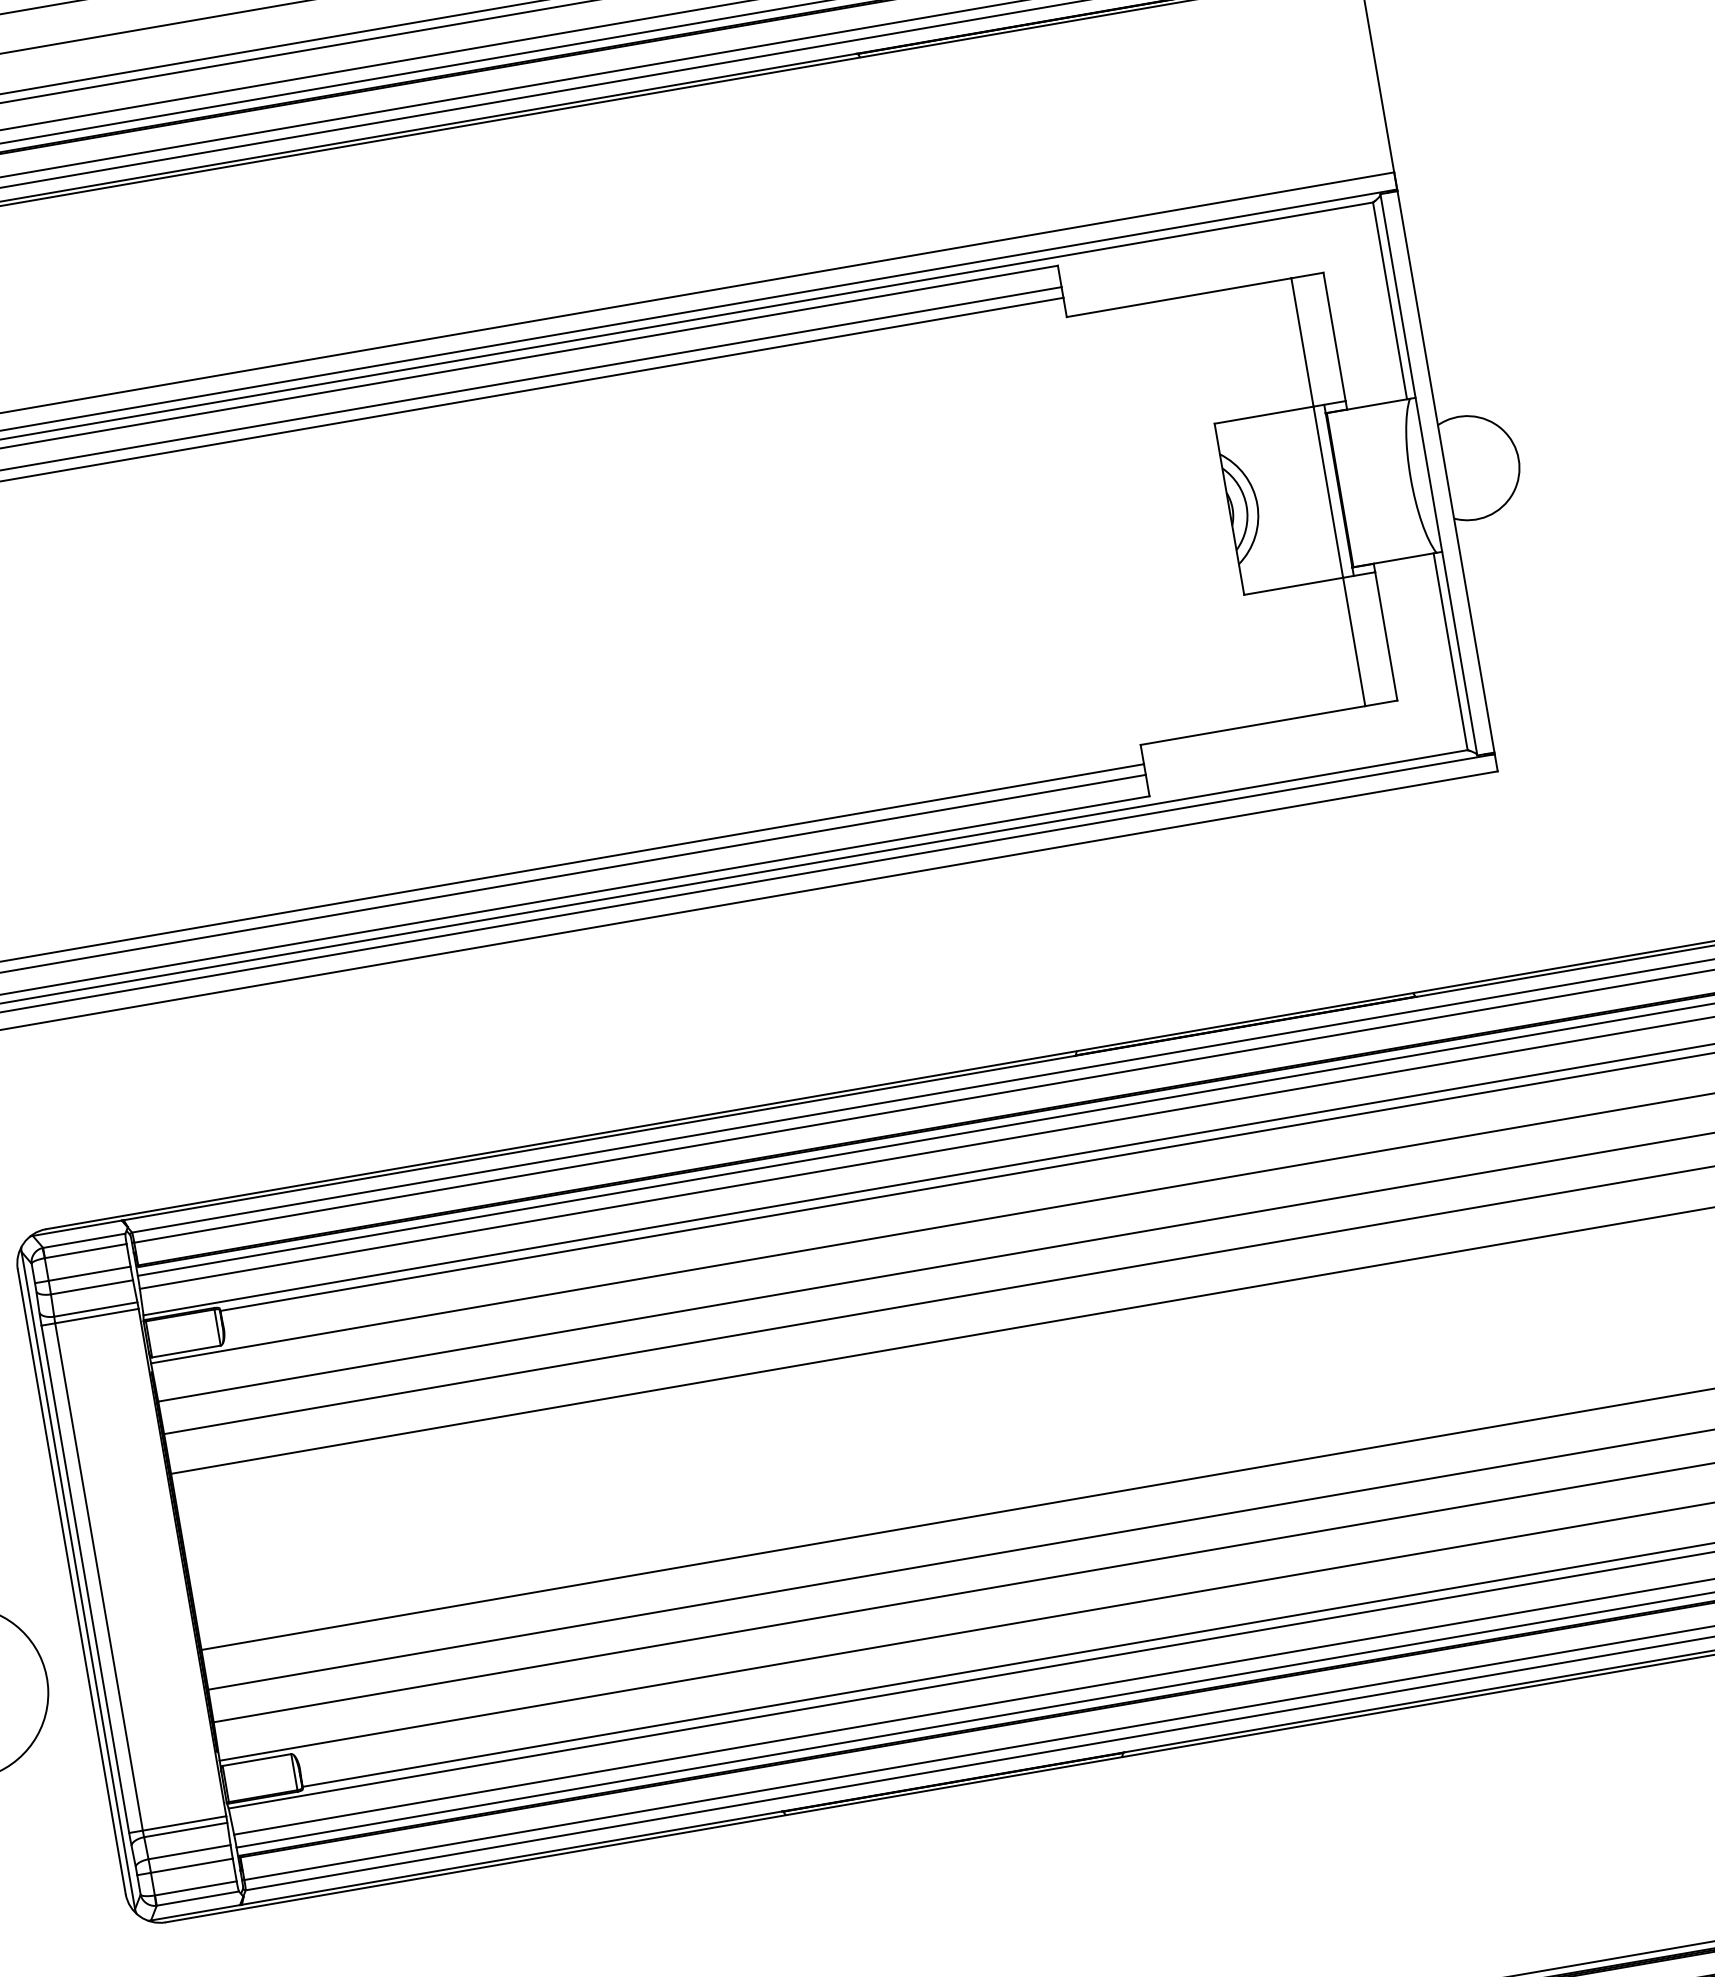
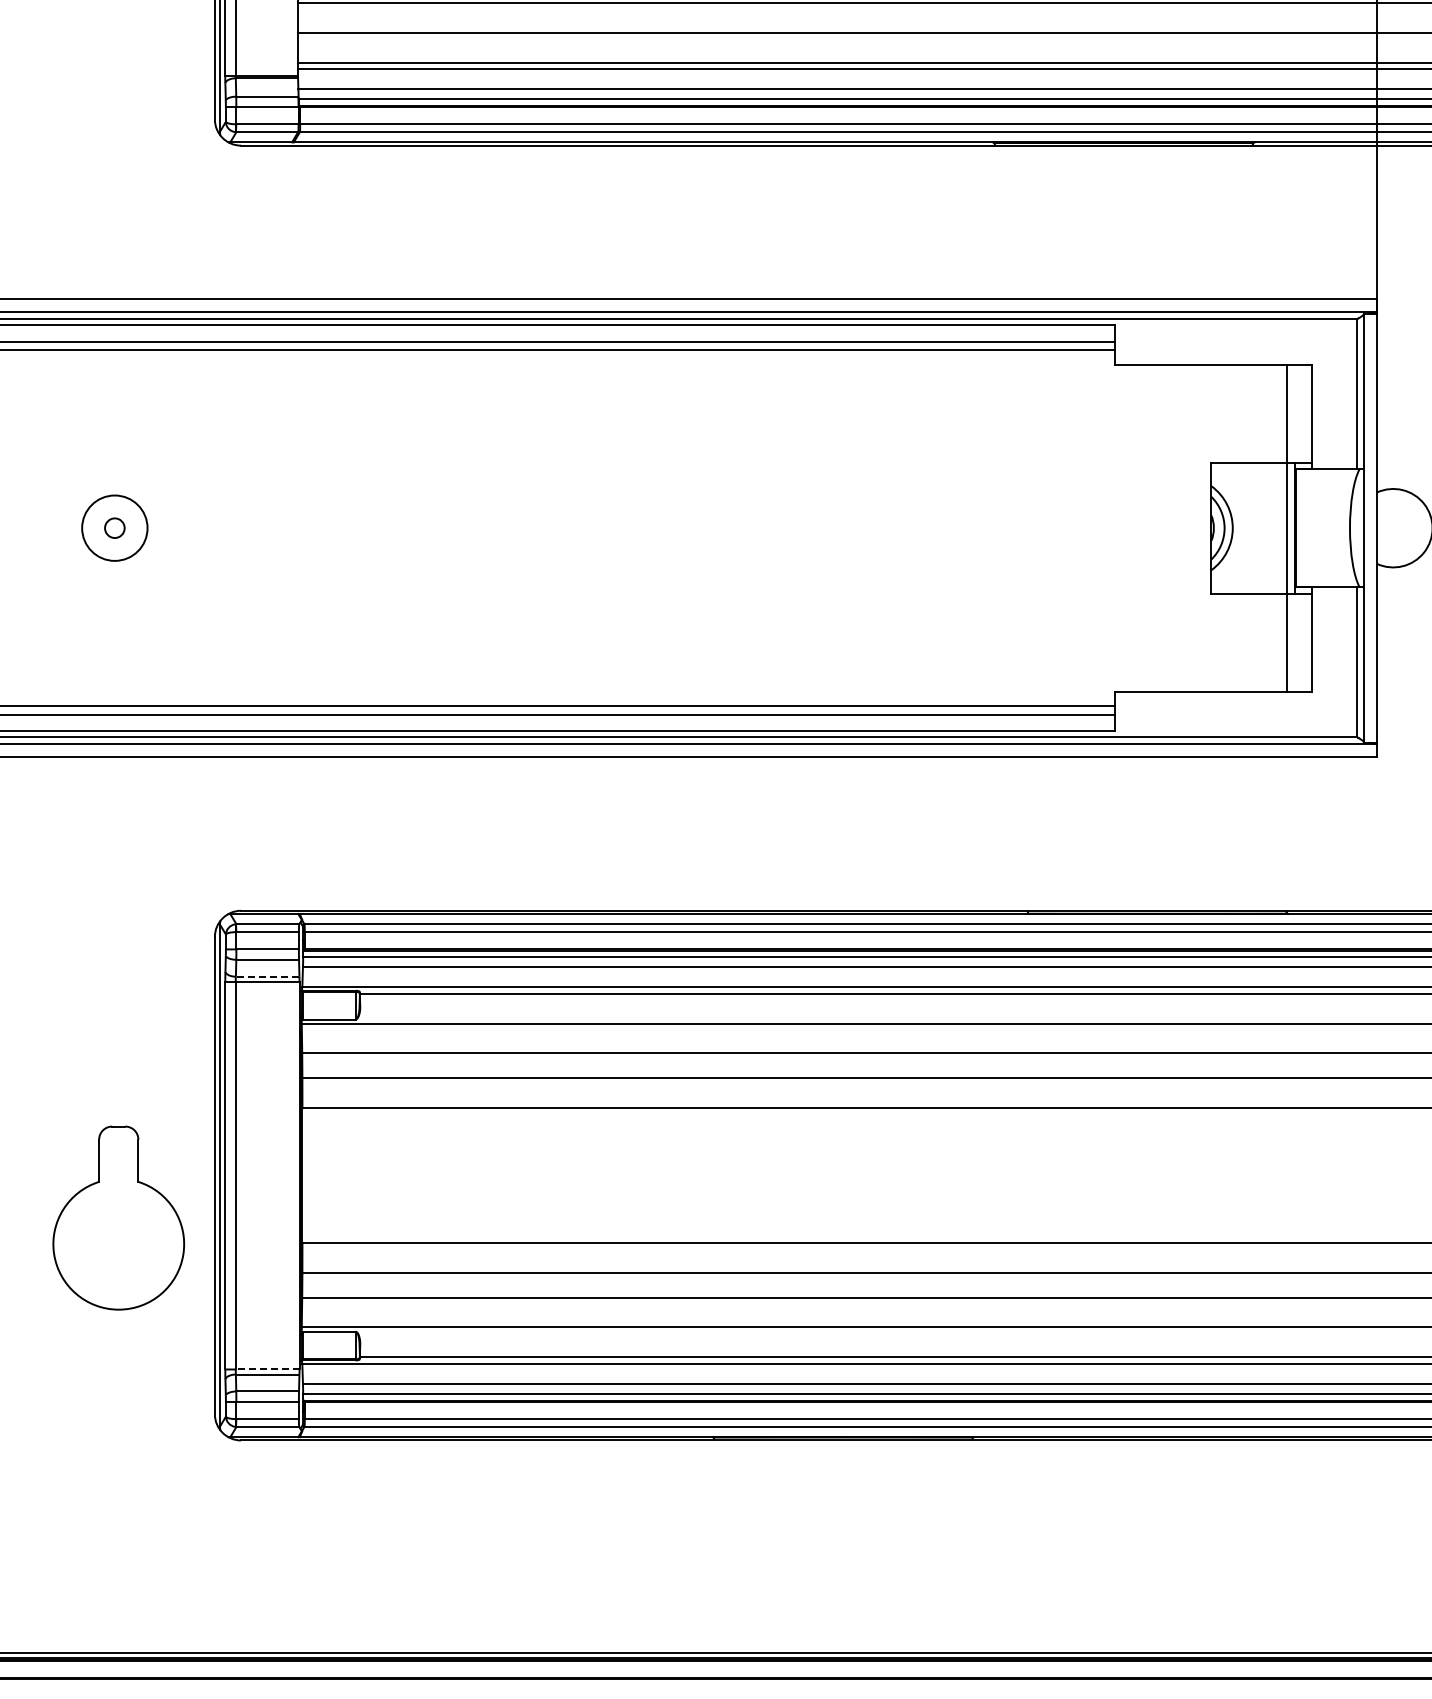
line: (95, 1309) -> (267, 976), solid -> dashed
line: (184, 1823) -> (267, 1369), solid -> dashed

